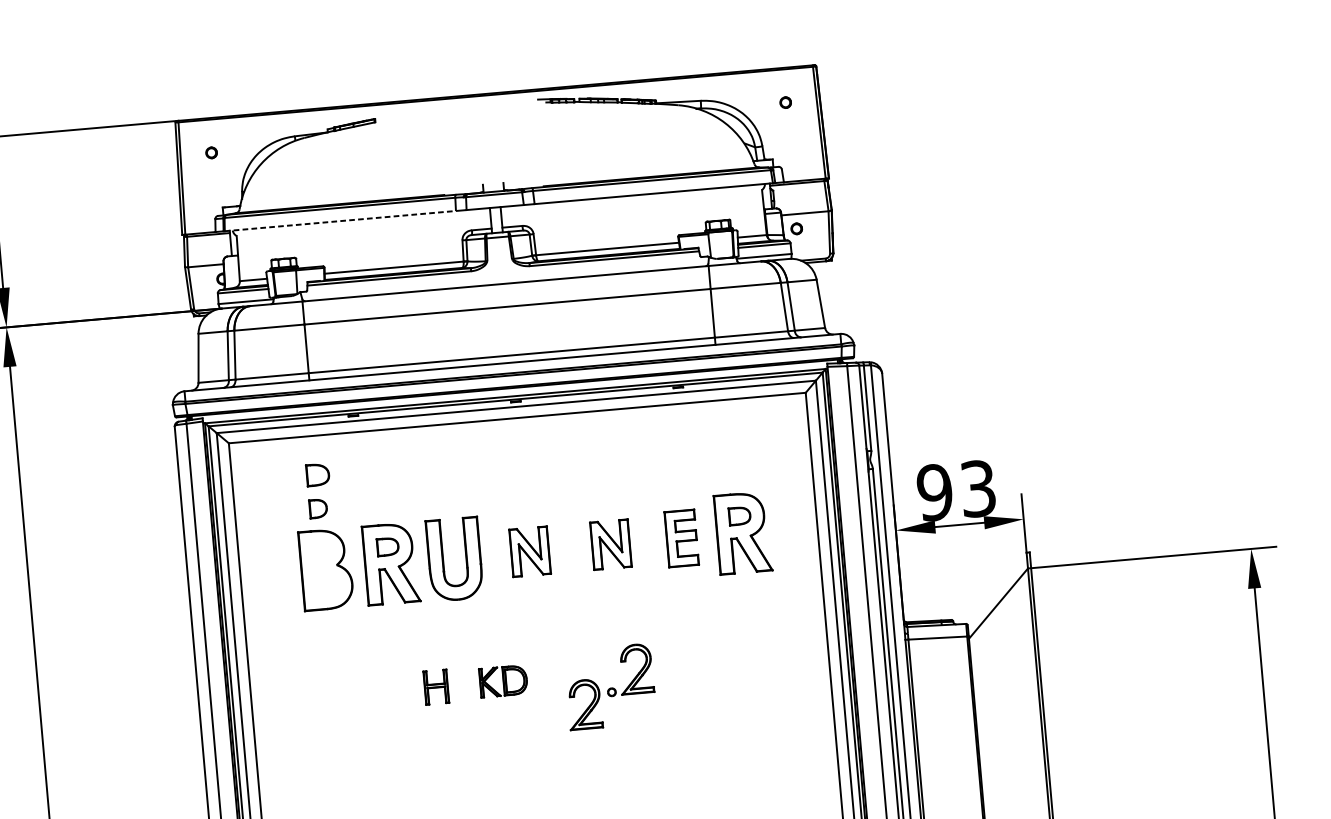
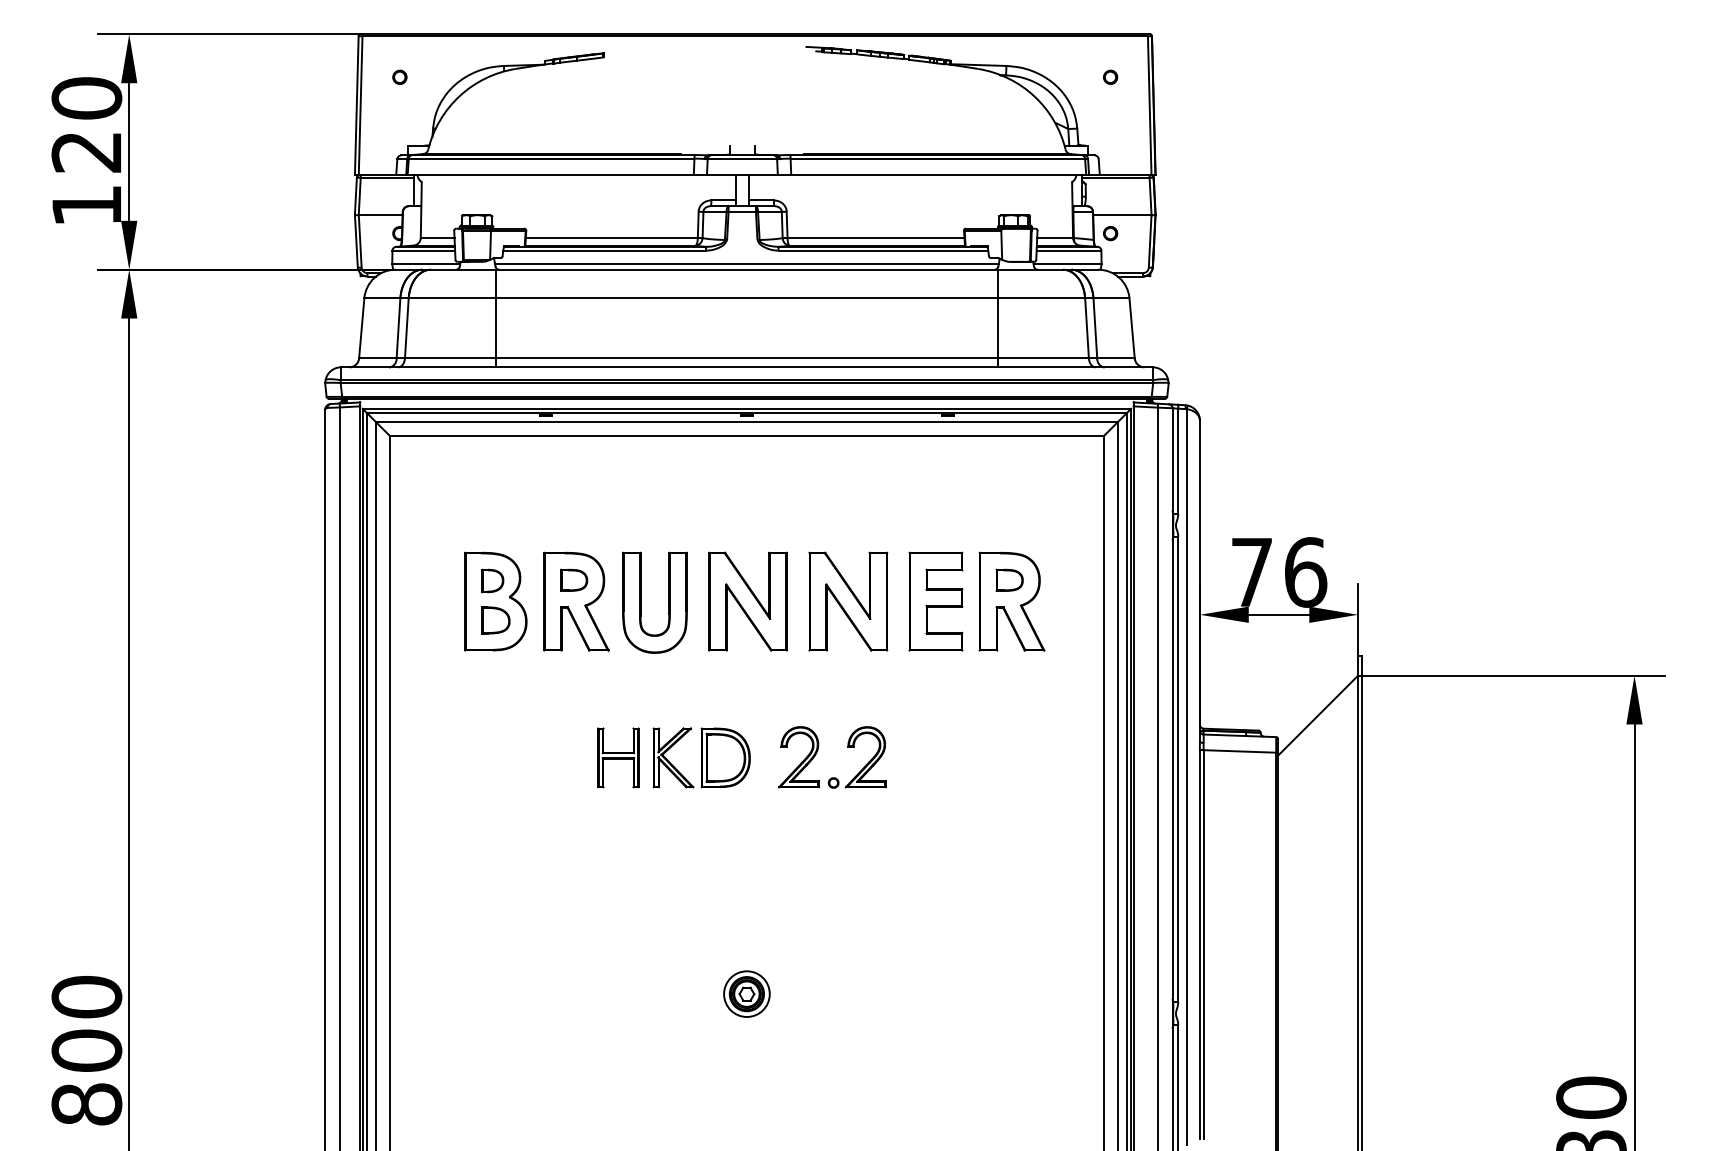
line: (341, 221) -> (551, 175), dashed -> solid
line: (504, 278) -> (746, 263), added
part: (317, 475) -> (495, 620), moved
text: (956, 490) -> (1278, 572), 93 -> 76
part: (318, 508) -> (492, 580), moved
part: (681, 538) -> (935, 601), size x1.43
part: (611, 544) -> (848, 601), size x1.67
part: (530, 551) -> (748, 601), size x1.67
part: (503, 681) -> (701, 757), size x1.67
part: (436, 686) -> (618, 757), size x1.43
part: (585, 704) -> (799, 757), moved

